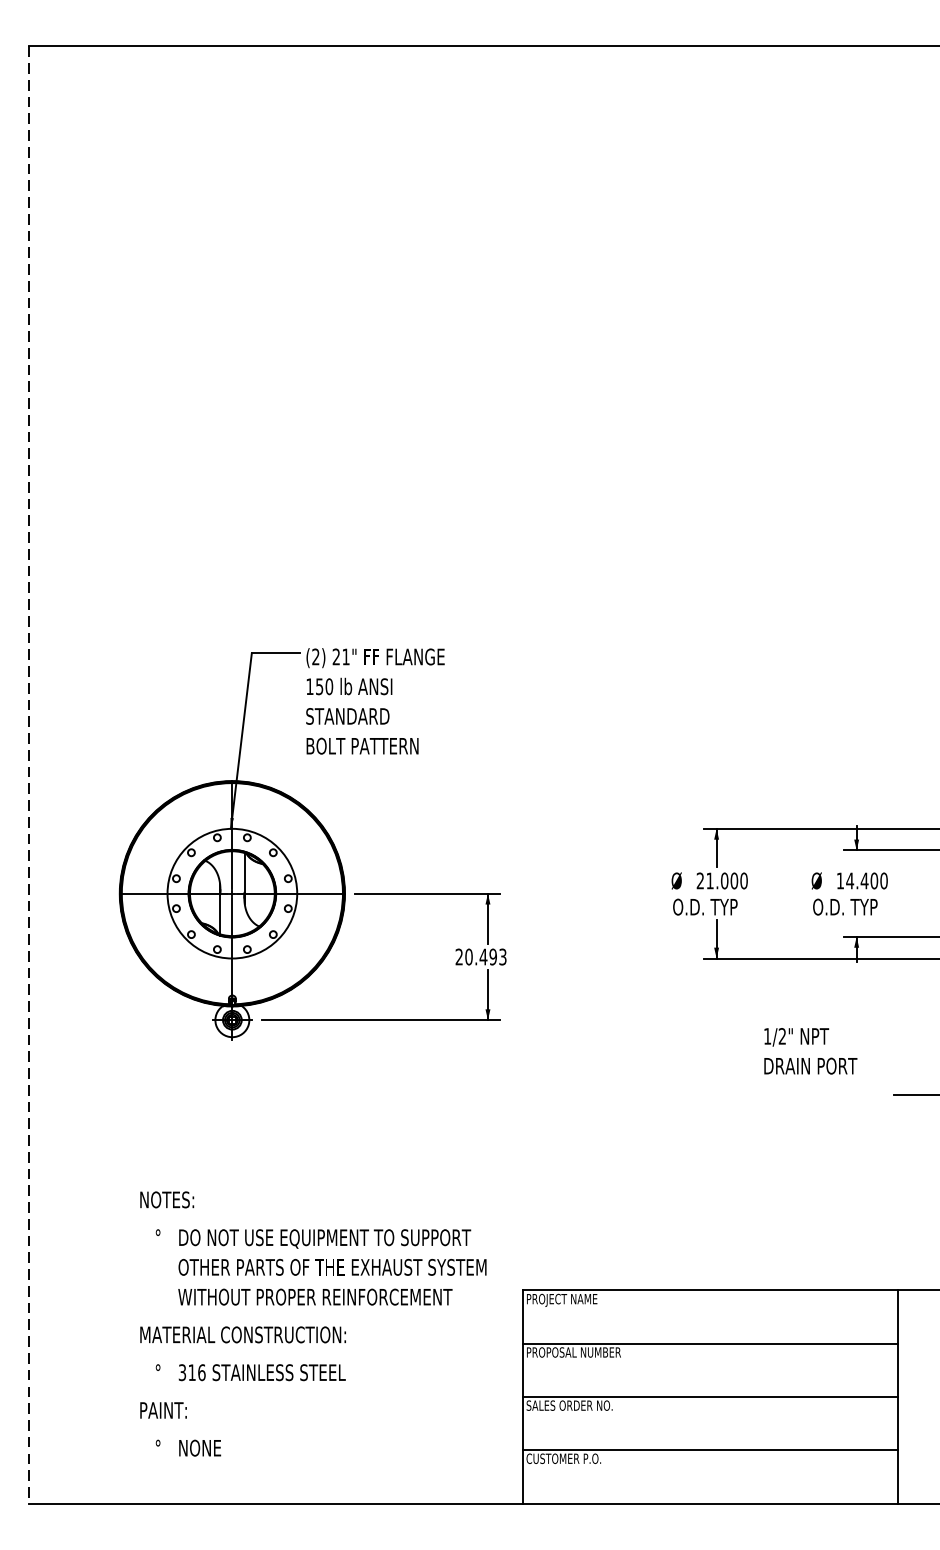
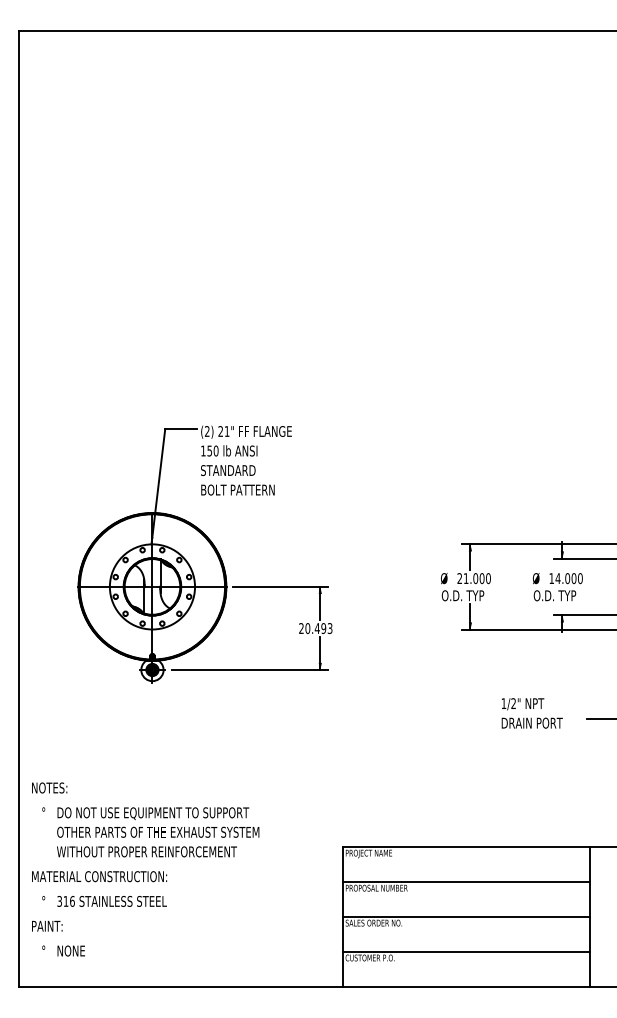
line: (28, 775) -> (18, 509), dashed -> solid
text: (864, 880) -> (567, 578), 14.400 -> 14.000
text: (809, 1051) -> (531, 713), moved
text: (313, 1324) -> (145, 869), moved

